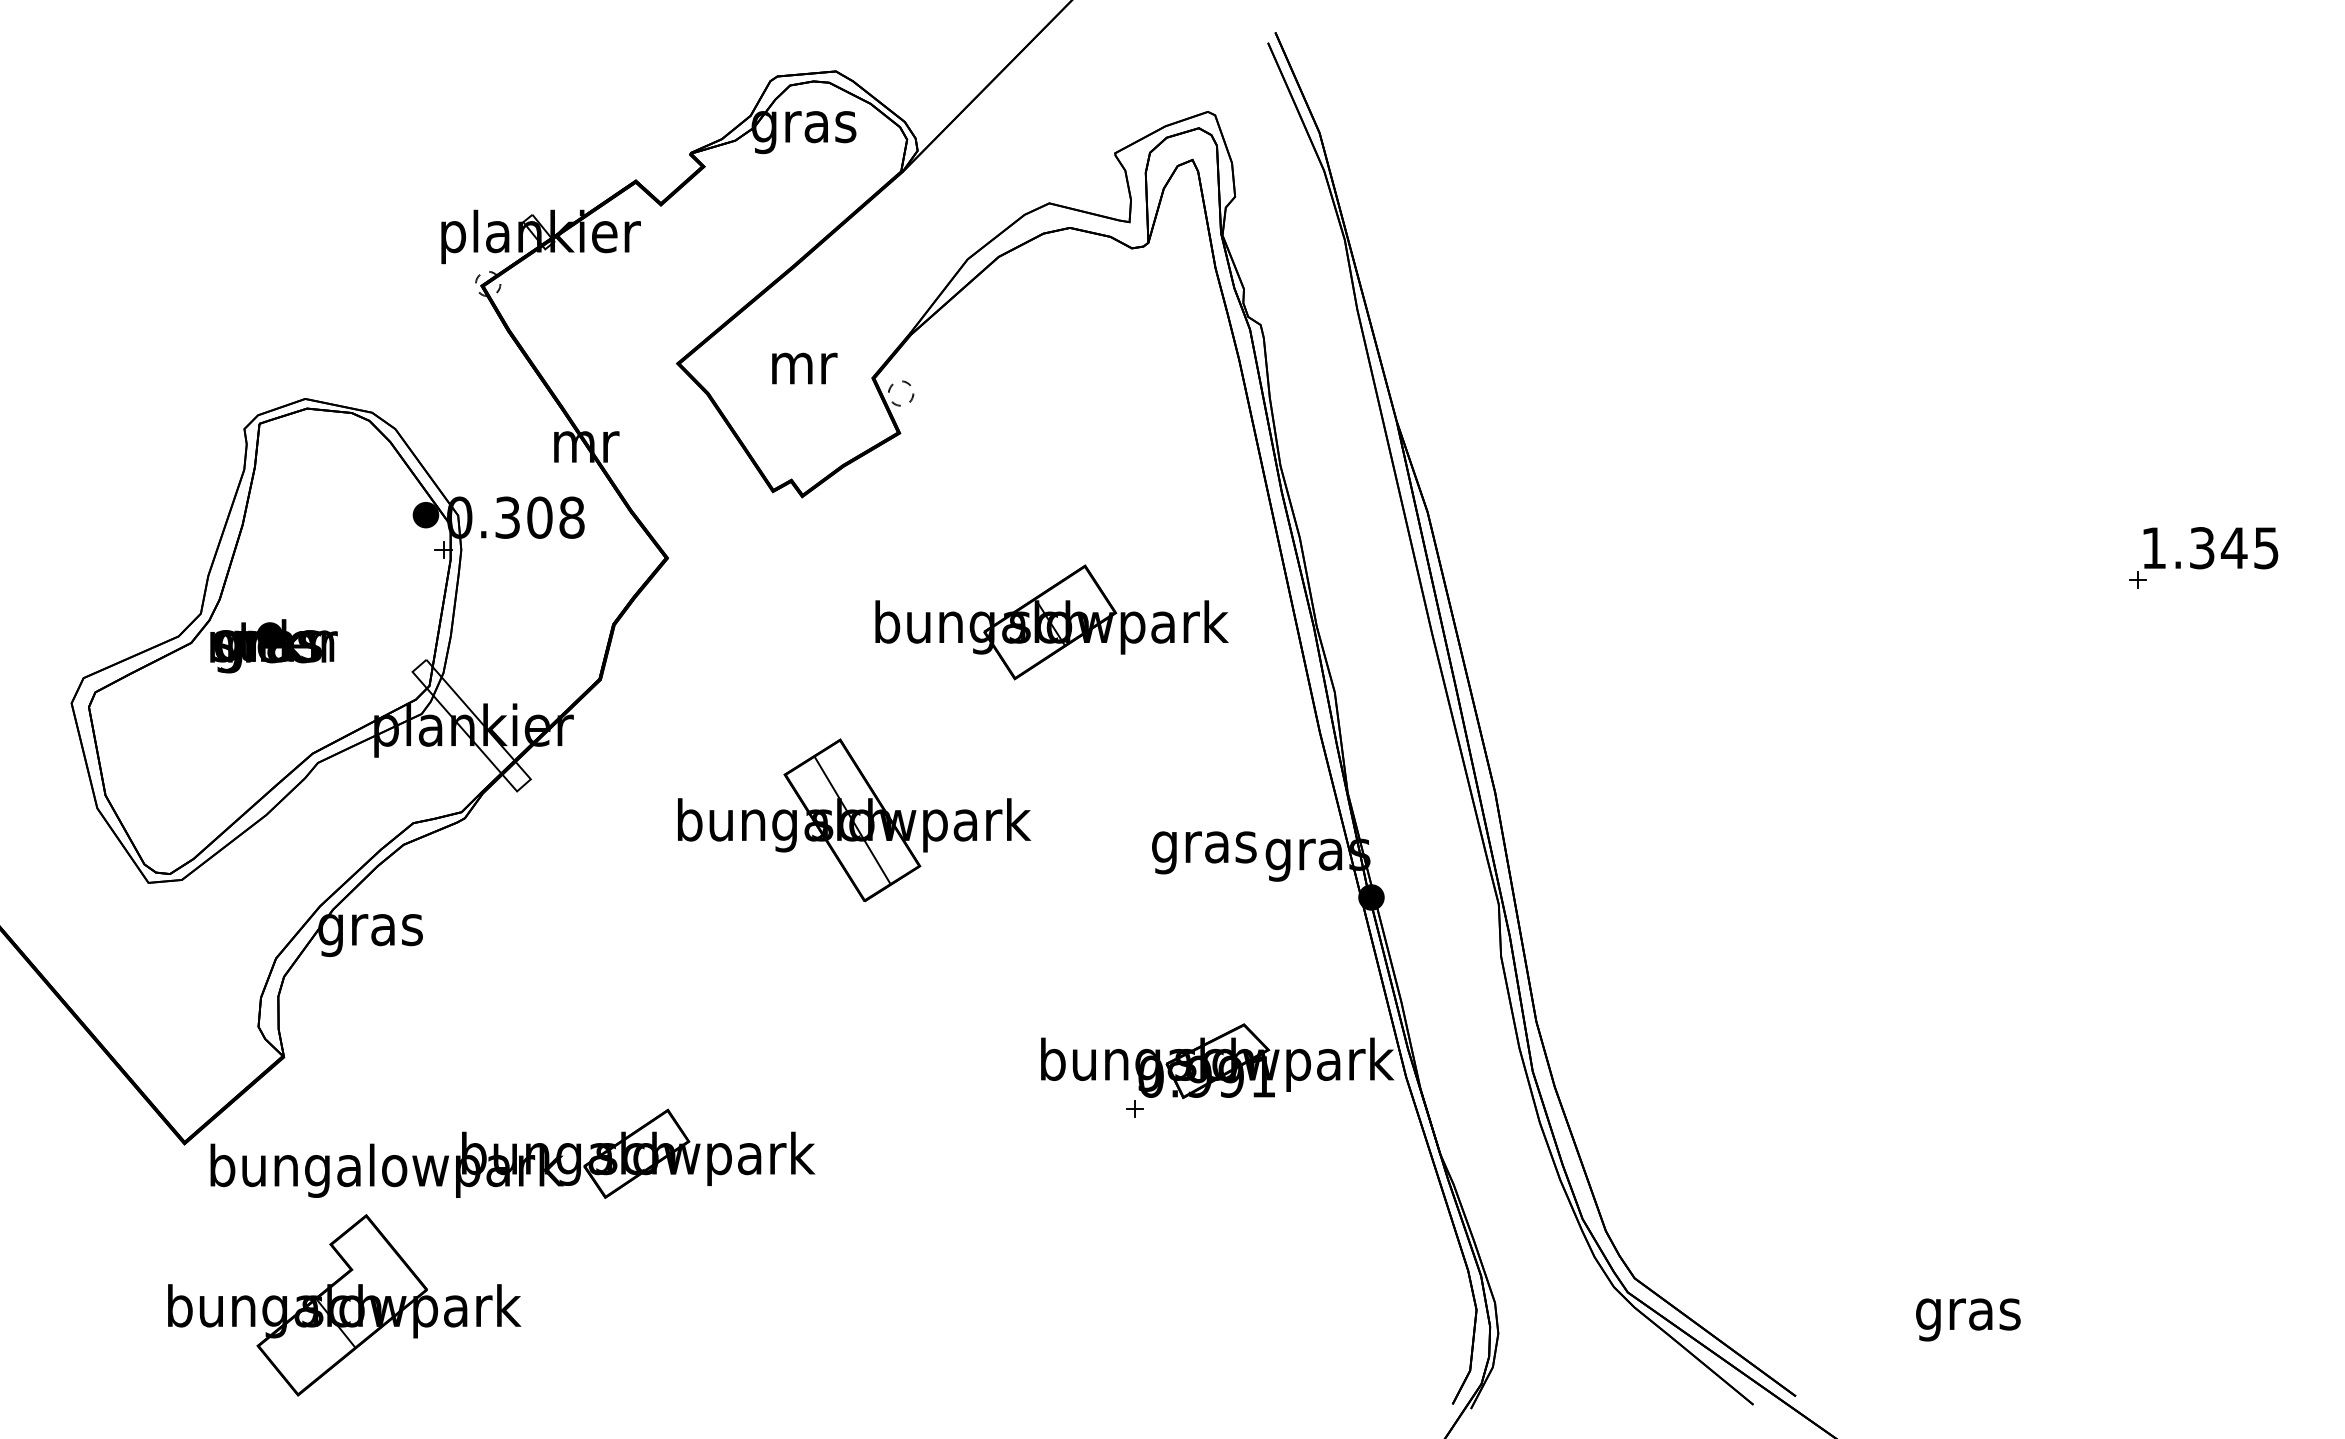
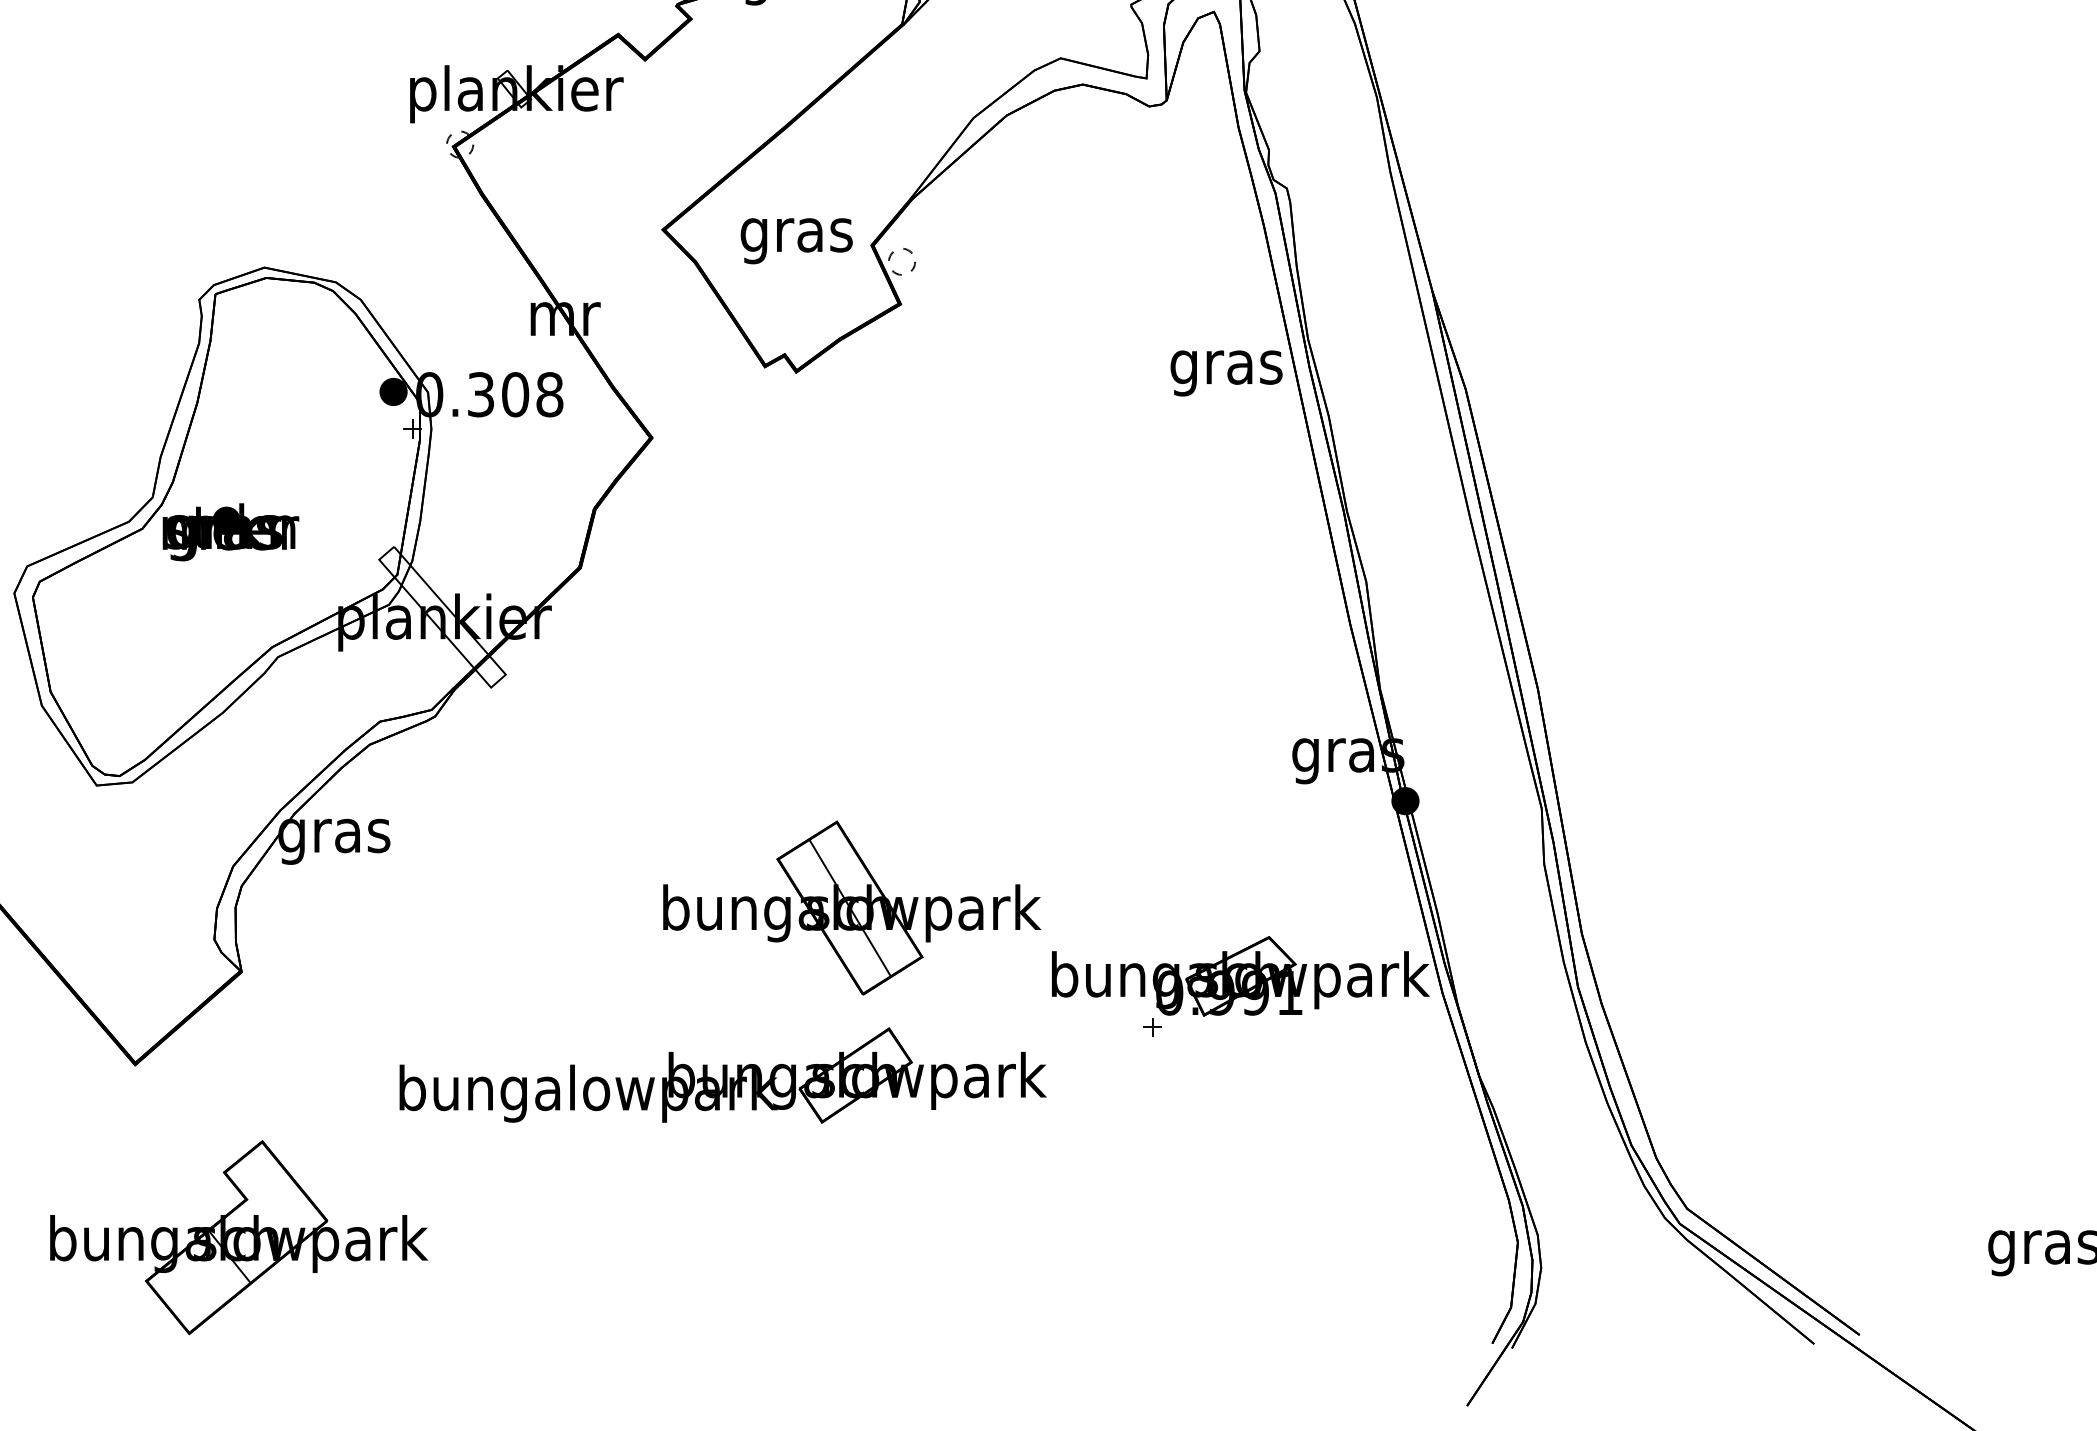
text: (802, 373) -> (796, 240), mr -> gras
part: (1051, 622) -> (1063, 506), removed
part: (854, 819) -> (852, 907), moved
text: (1204, 852) -> (1226, 373), moved
part: (512, 1153) -> (722, 1075), moved
part: (344, 1305) -> (238, 1237), moved

